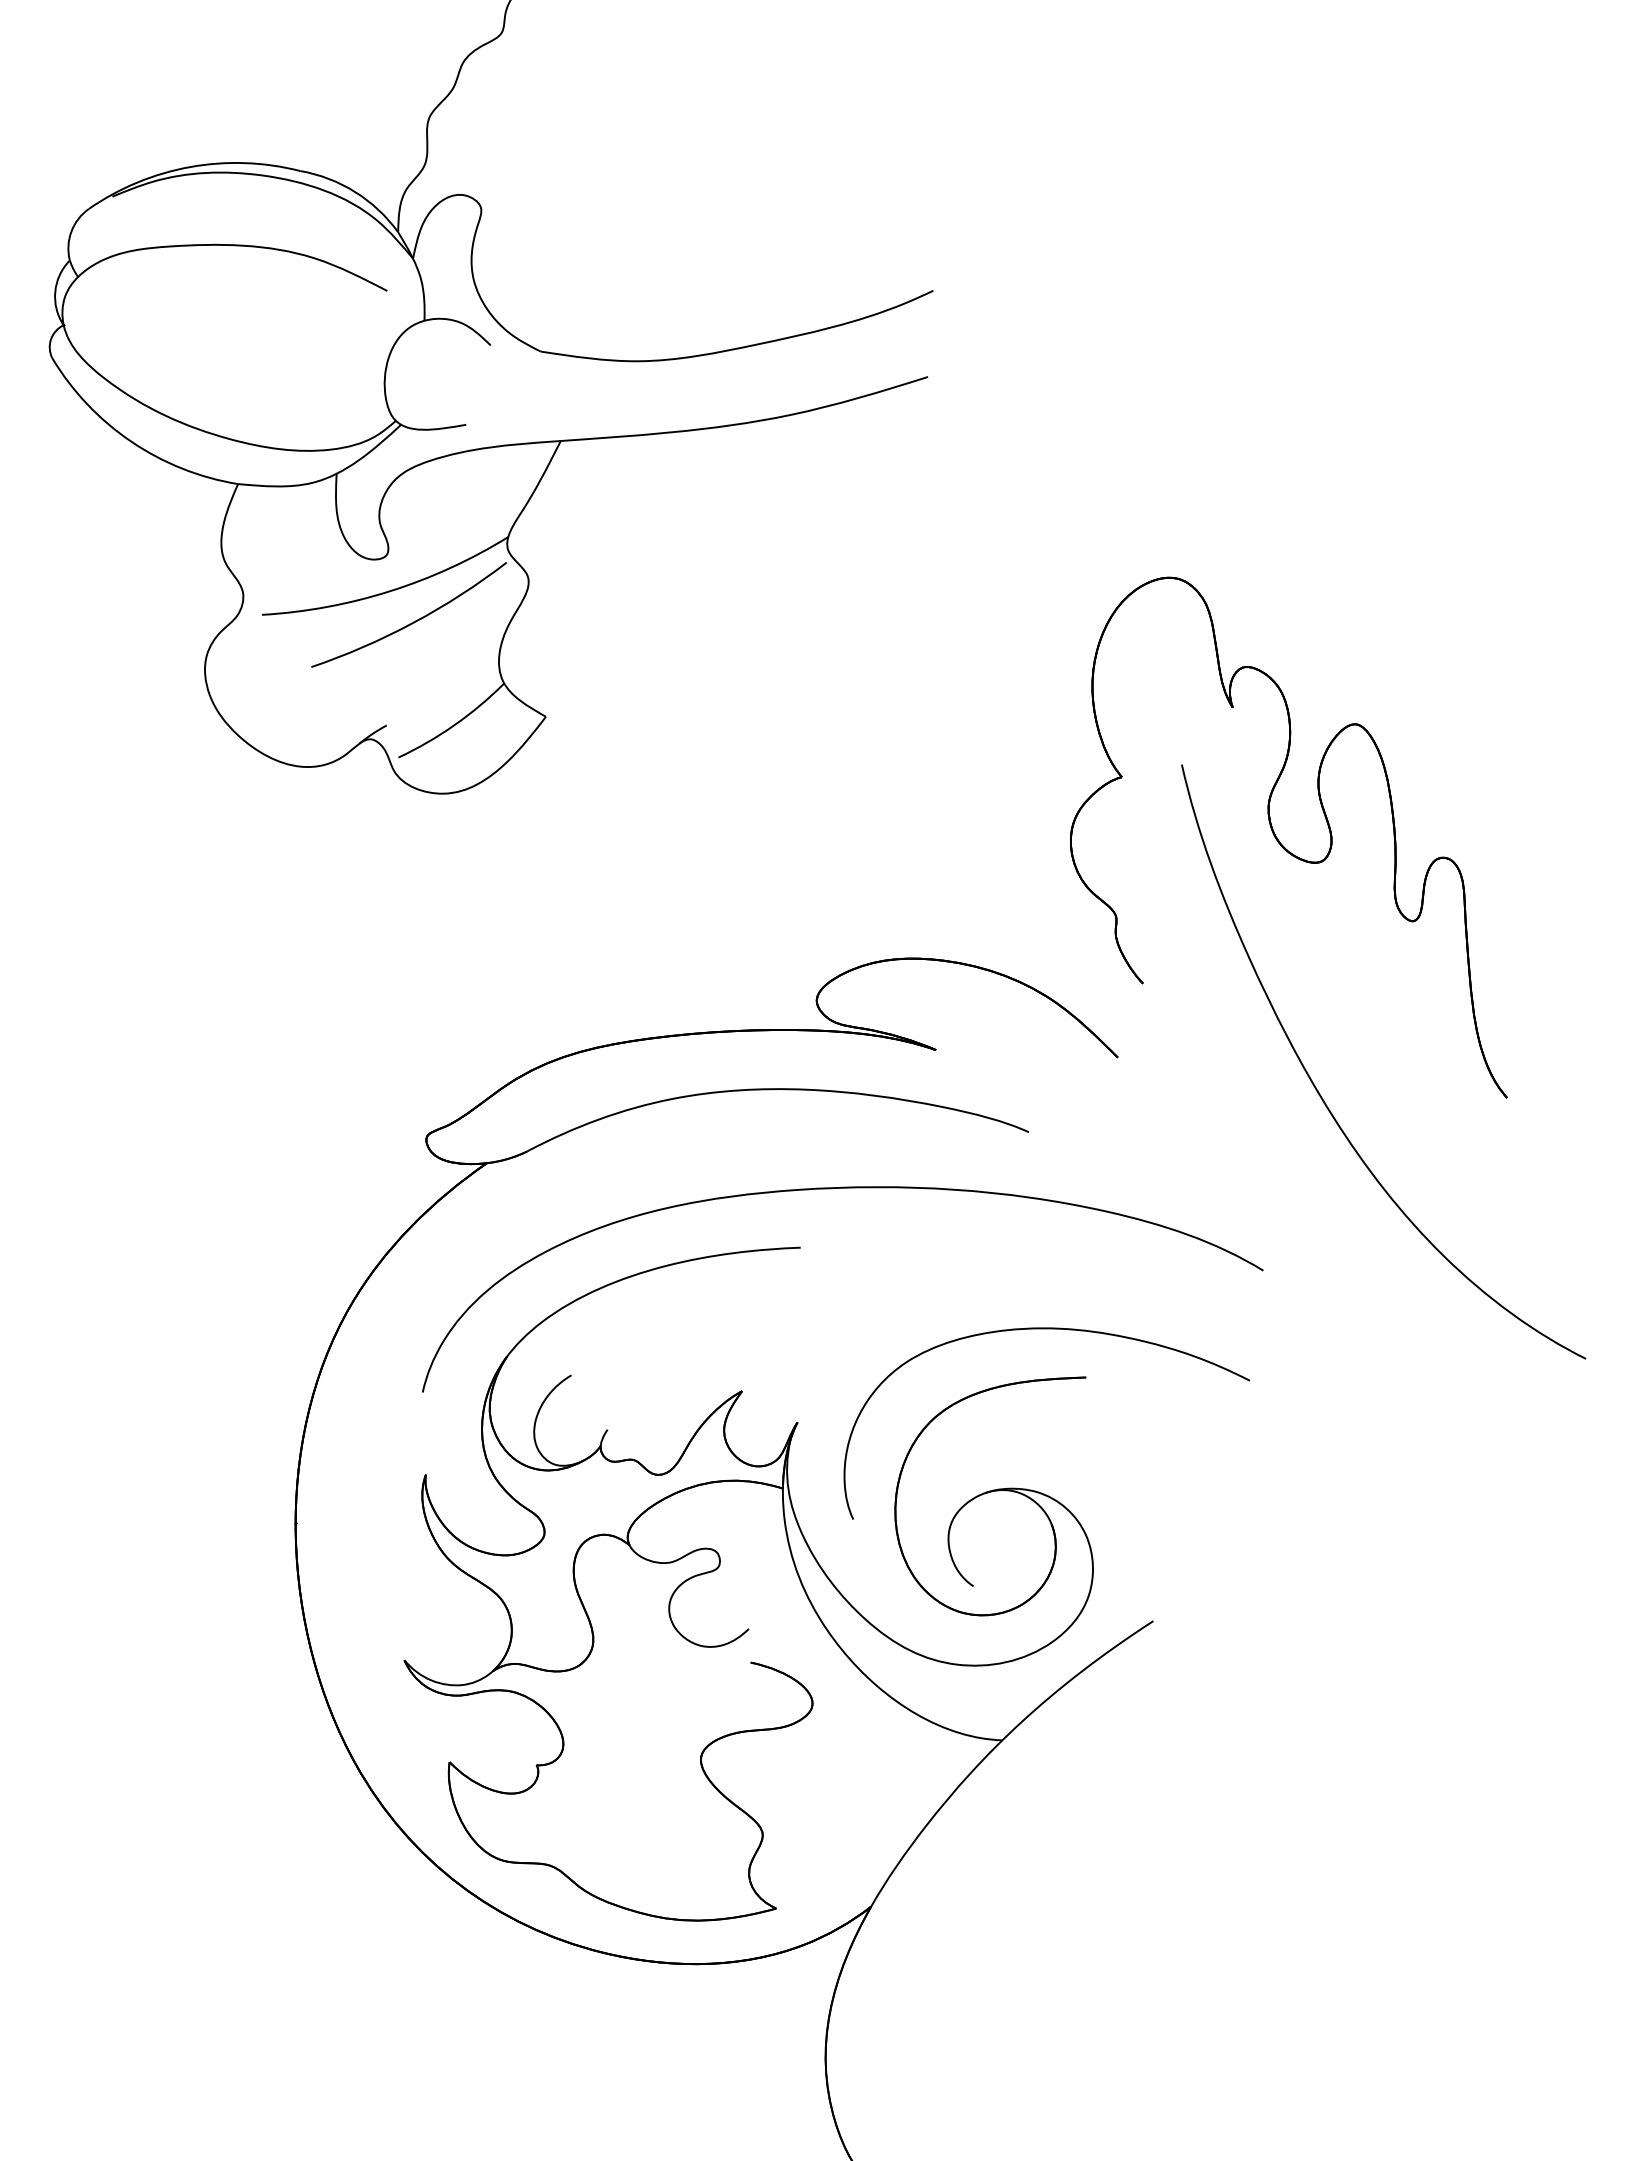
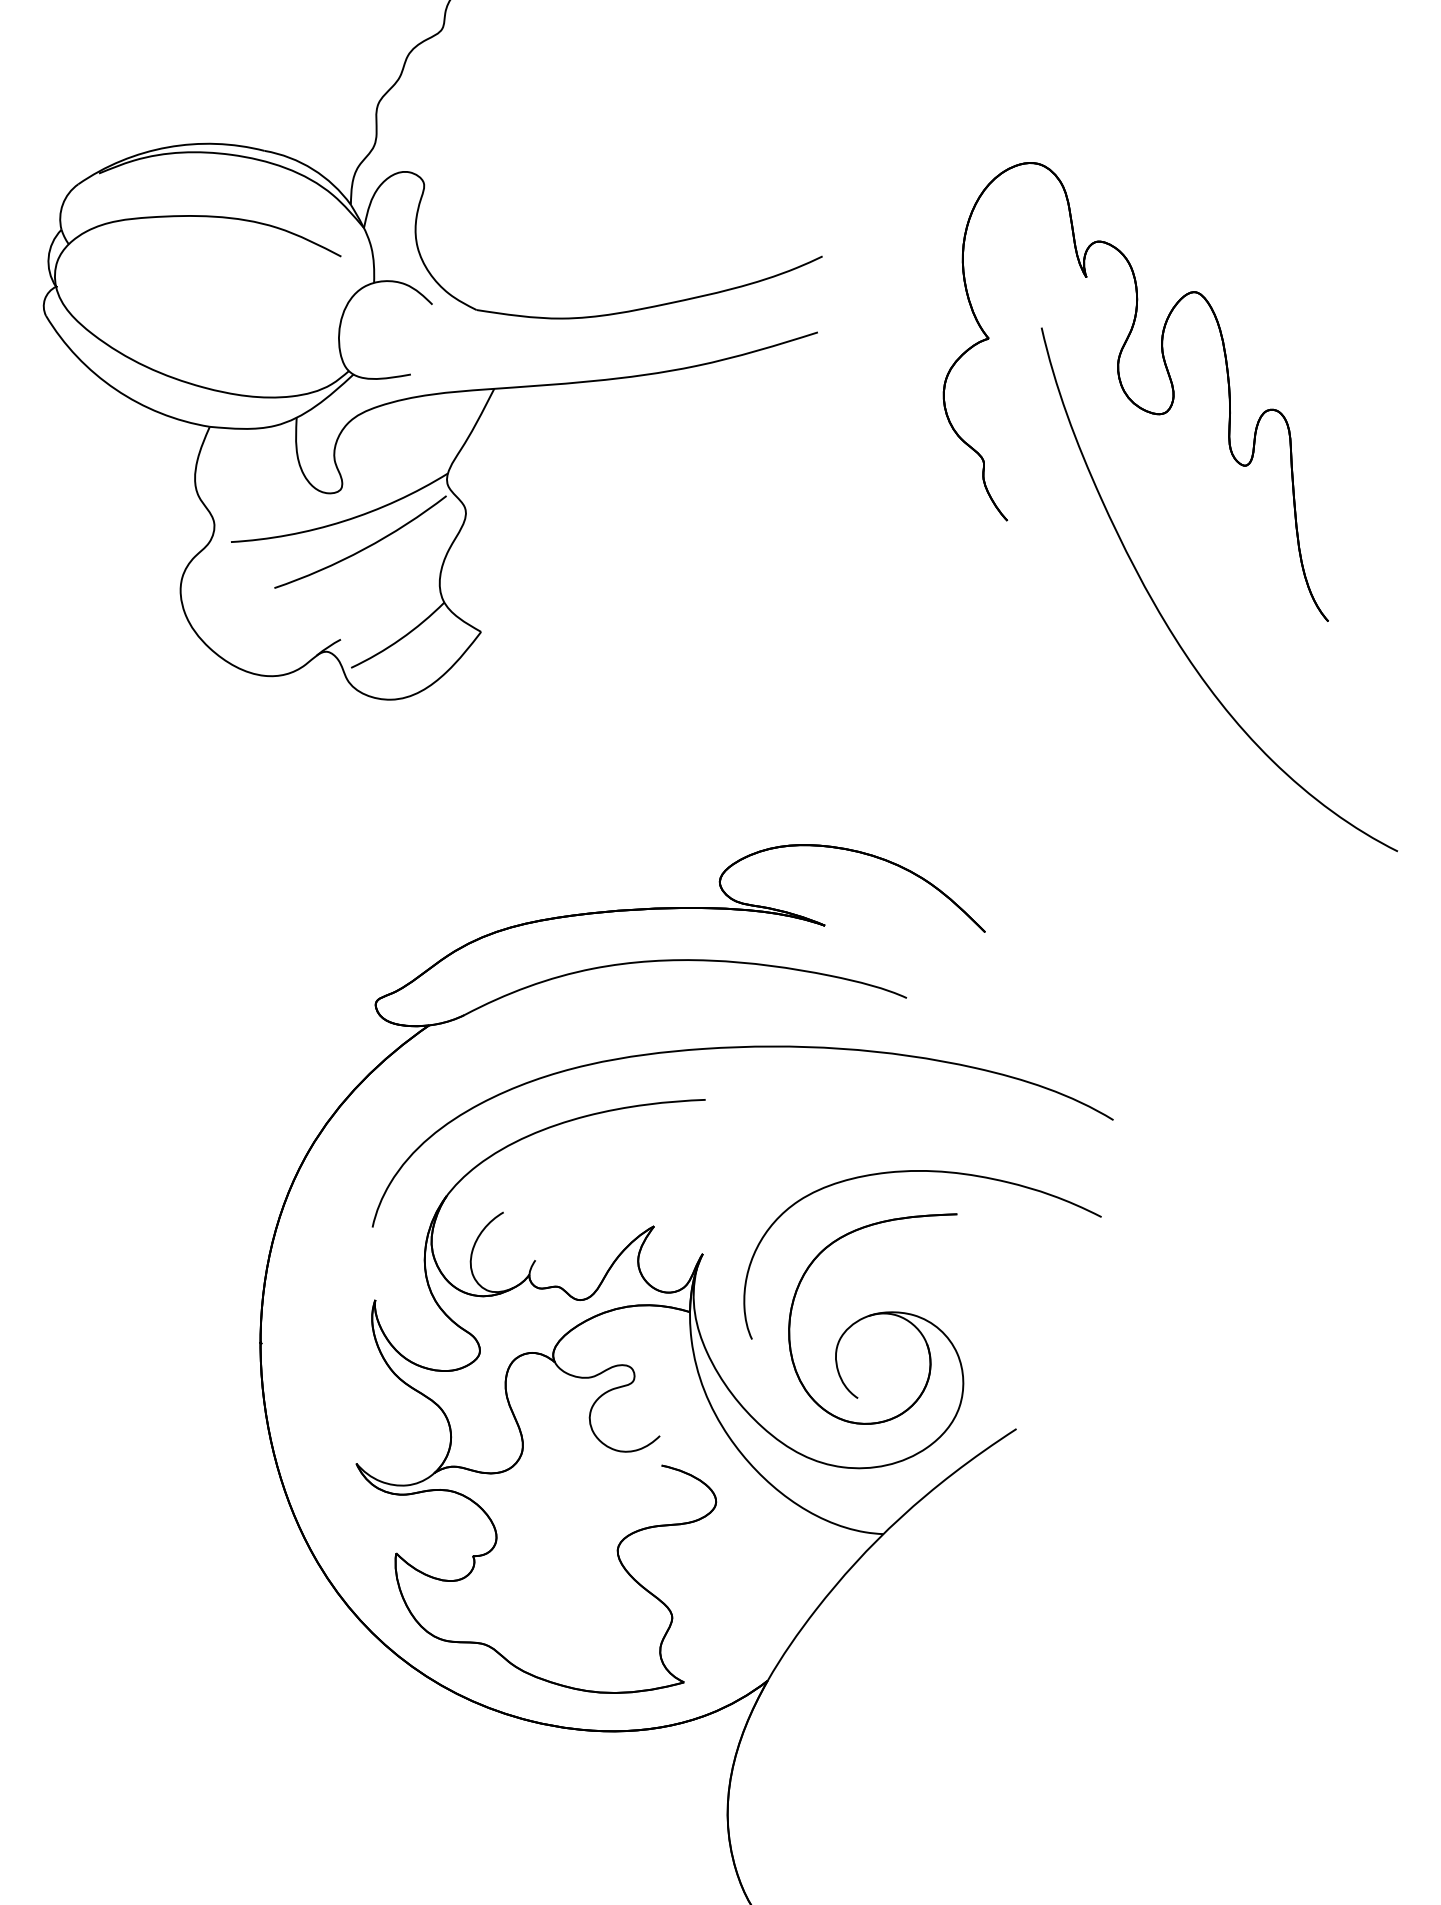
part: (1268, 996) -> (1118, 532), moved

